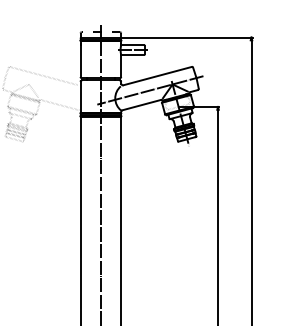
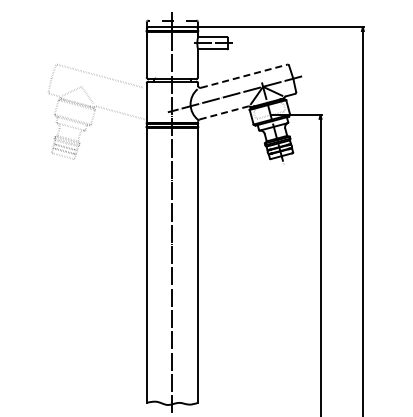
line: (157, 76) -> (244, 76), solid -> dashed
line: (142, 104) -> (224, 112), solid -> dashed

